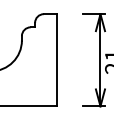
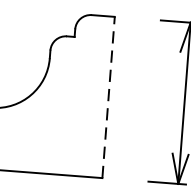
line: (57, 59) -> (109, 96), solid -> dashed

